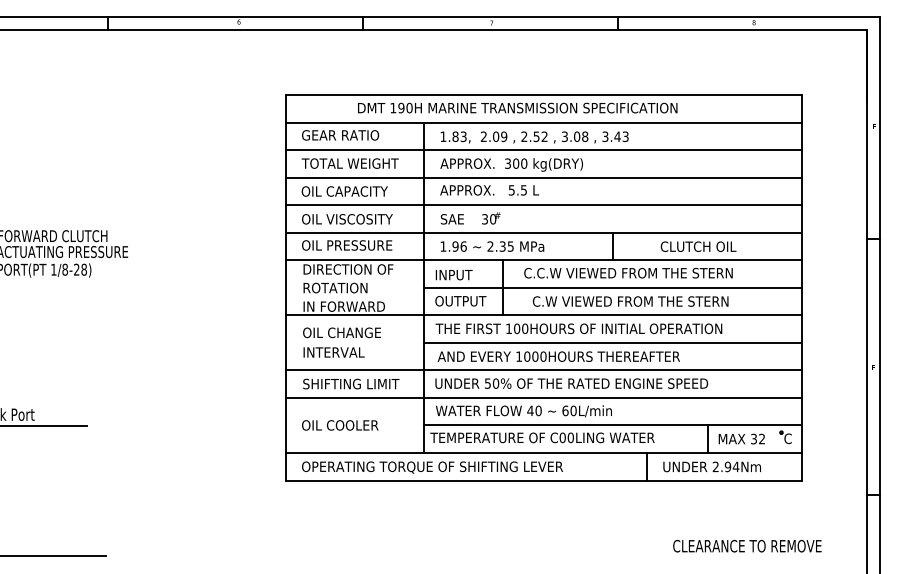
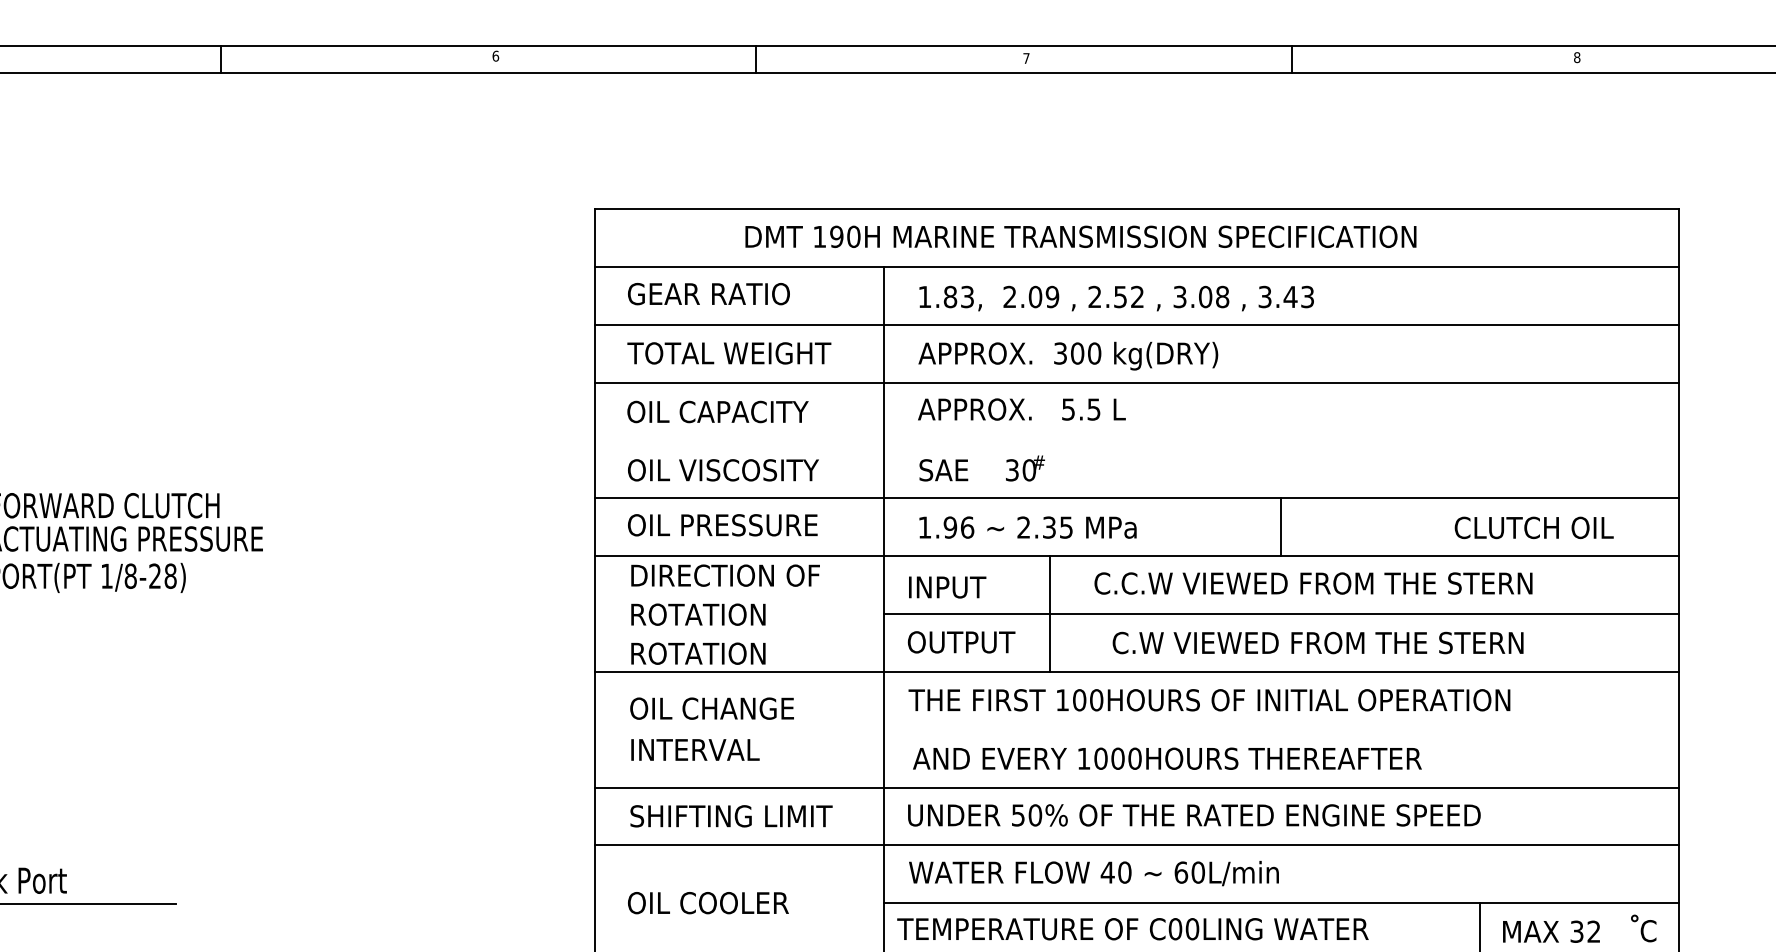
line: (544, 205) -> (1137, 441), removed
text: (698, 246) -> (1533, 527), moved
text: (344, 306) -> (717, 653), IN FORWARD -> ROTATION
line: (612, 342) -> (1279, 728), removed

